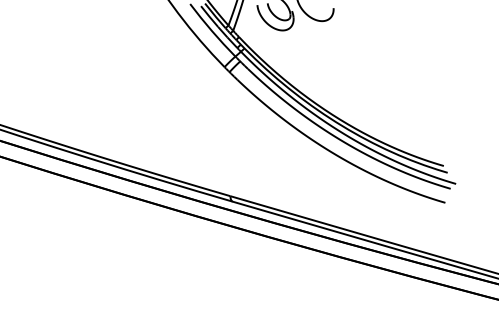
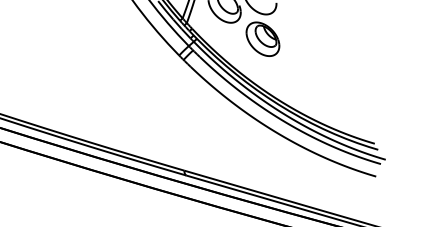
part: (318, 48) -> (262, 38), added

